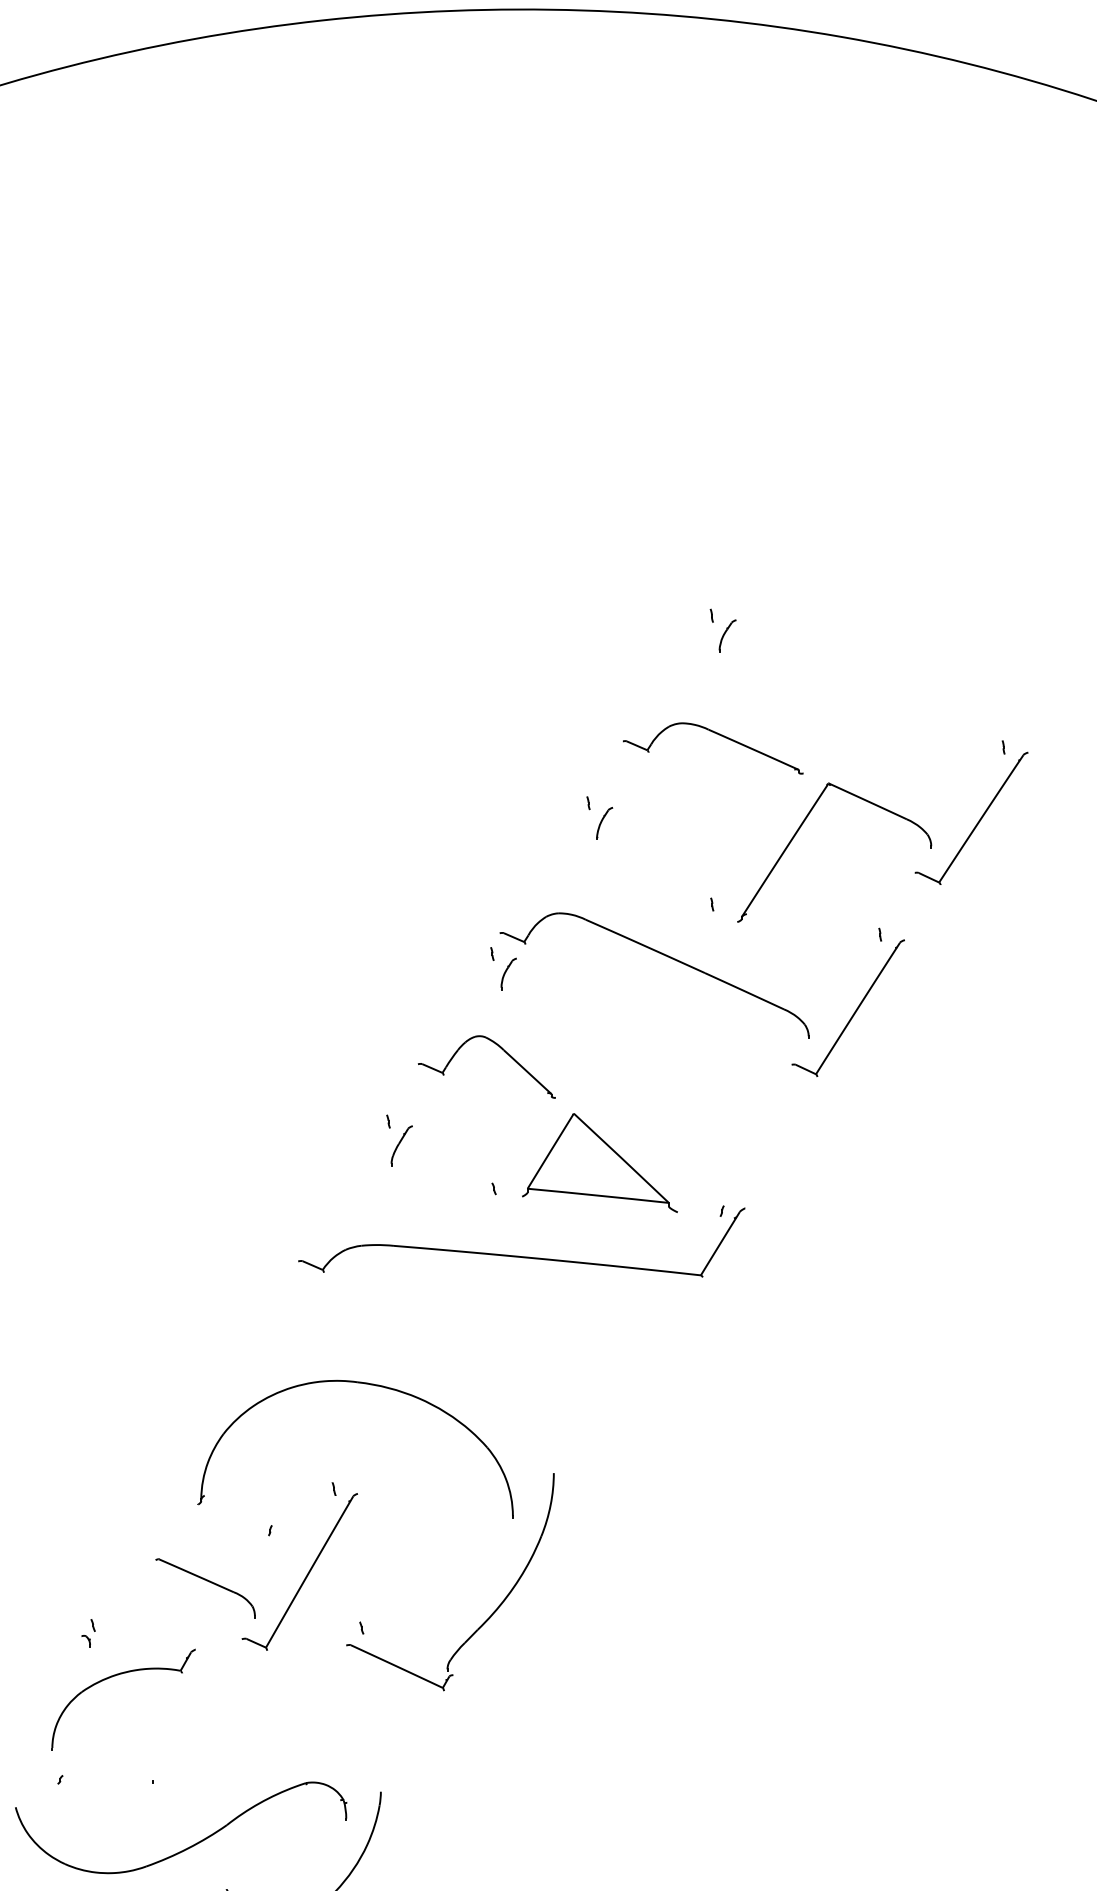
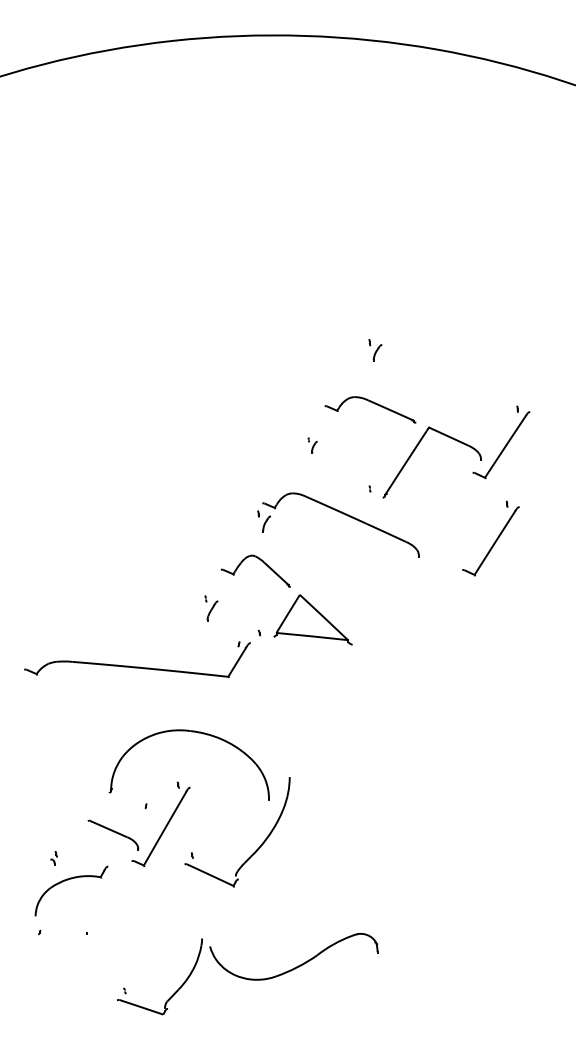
part: (598, 818) -> (312, 445), size x0.7
part: (847, 1002) -> (490, 538), moved
part: (521, 1254) -> (137, 666), moved
part: (190, 1844) -> (298, 965), moved

